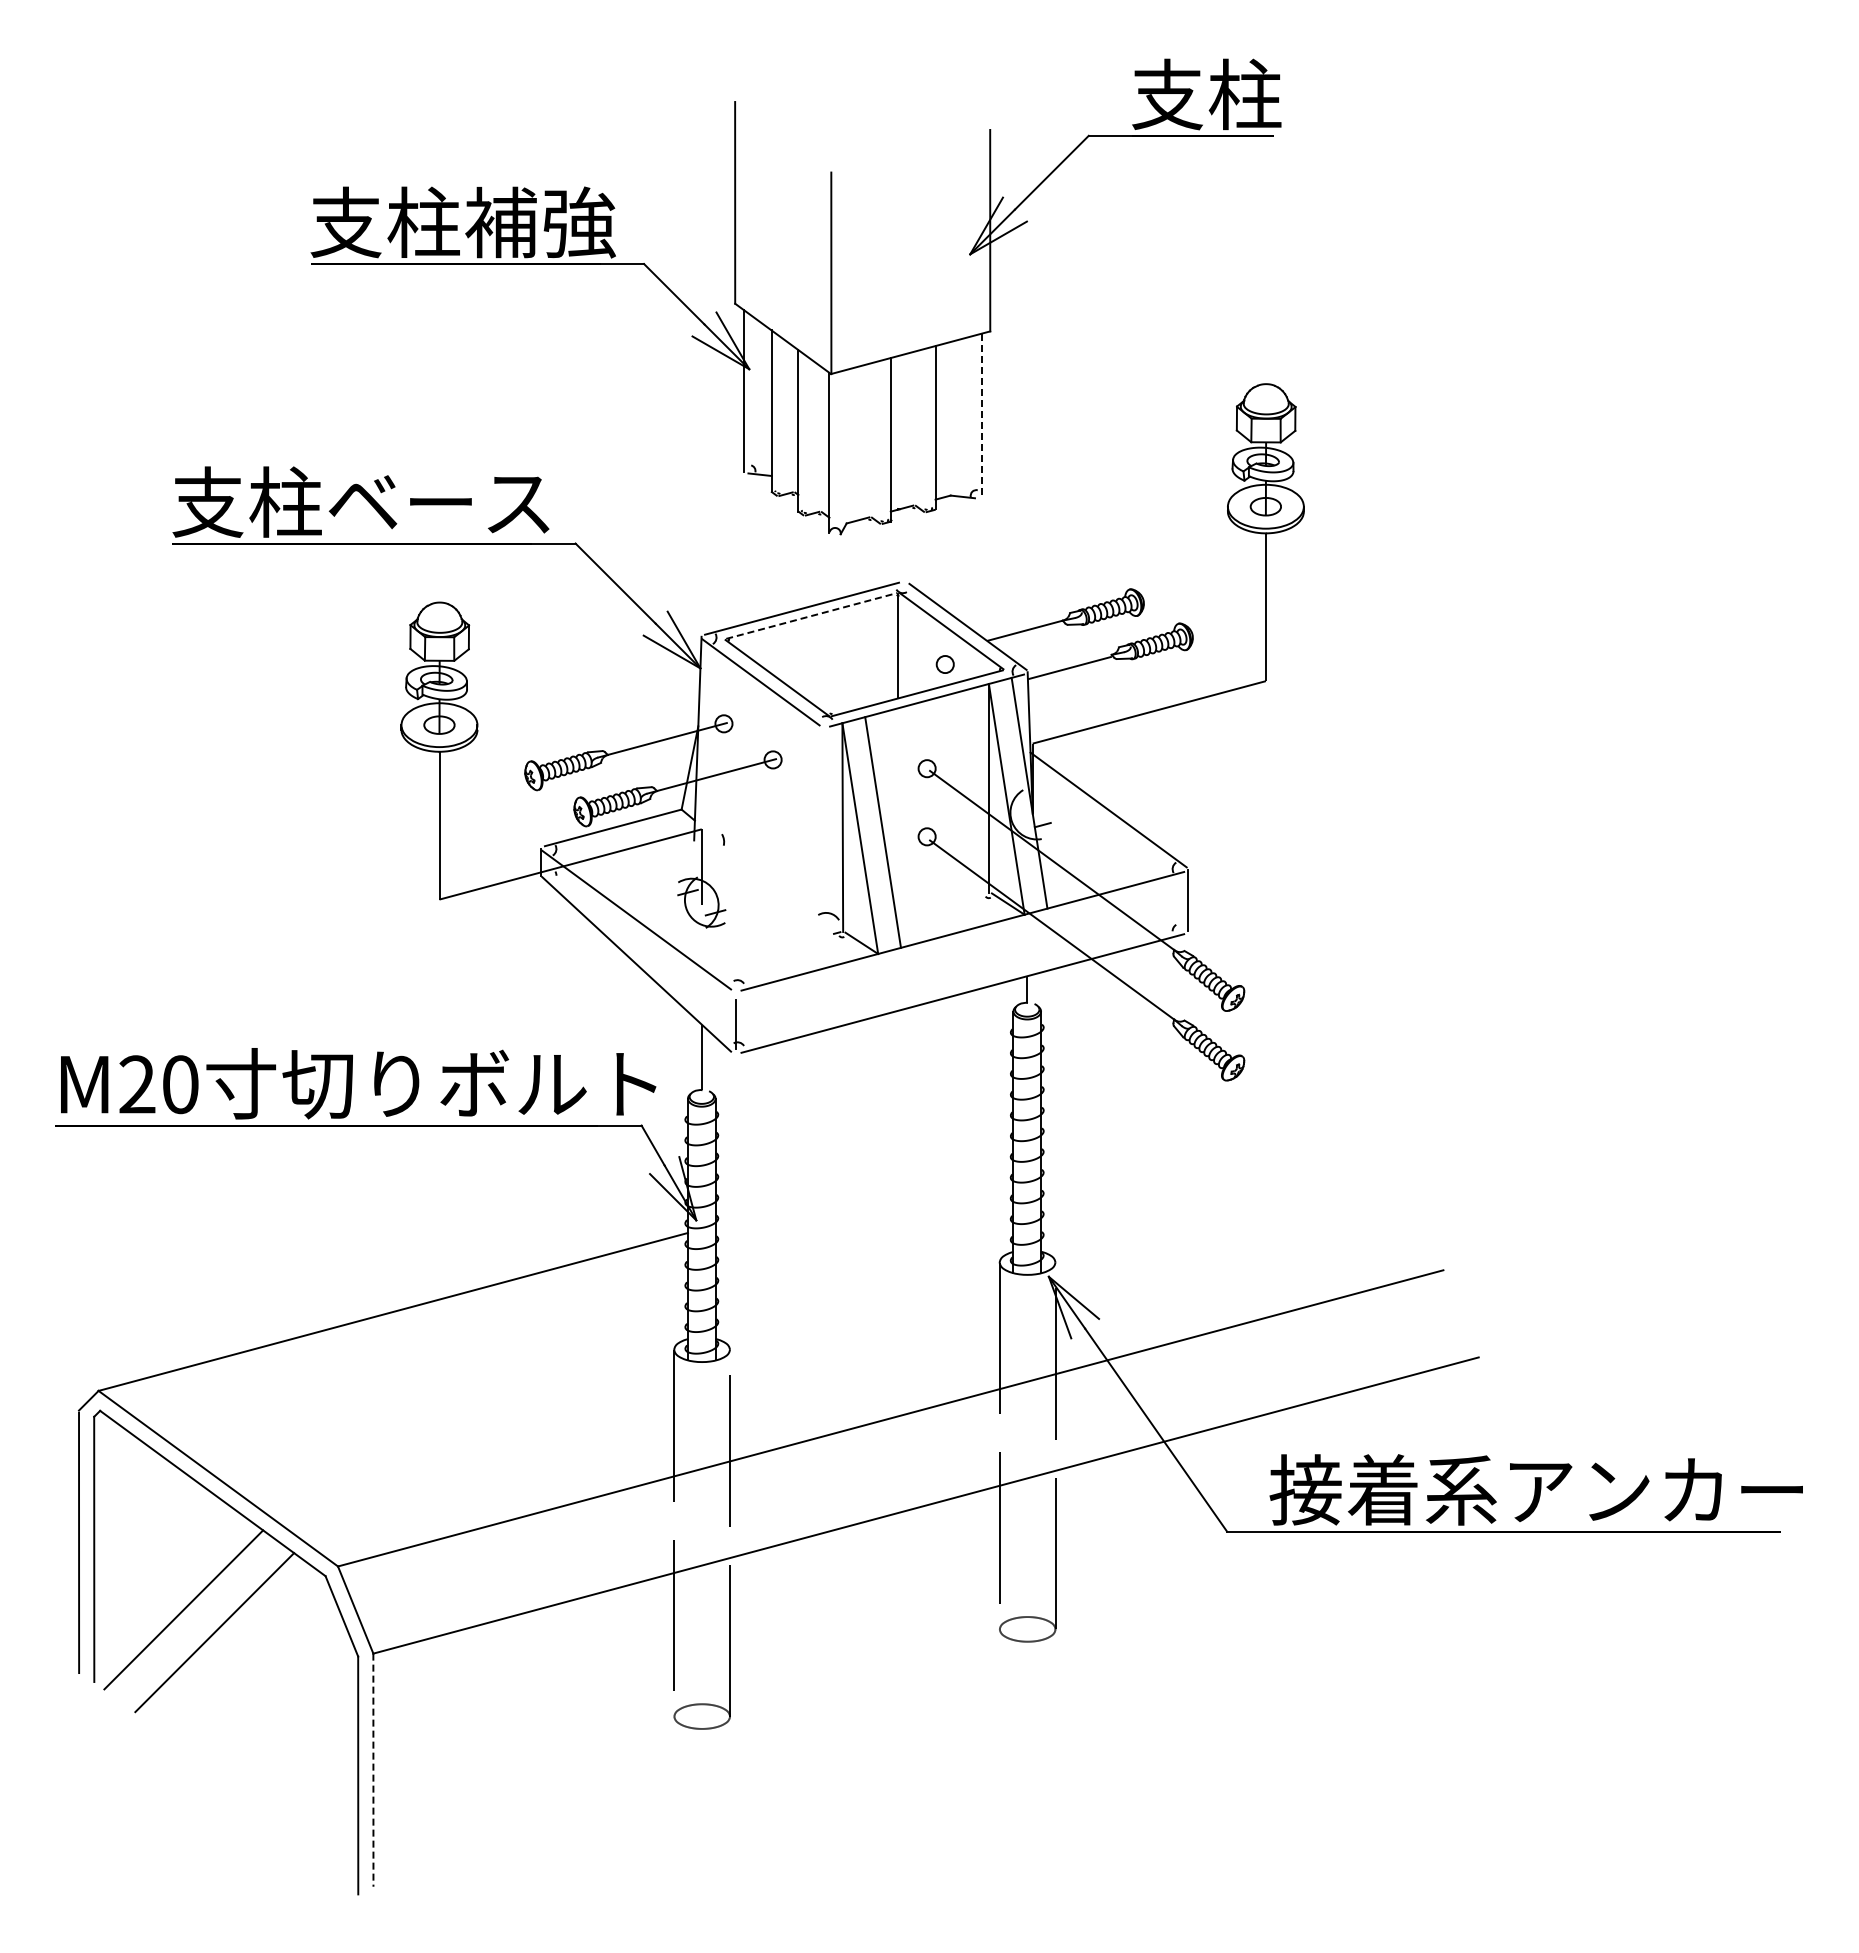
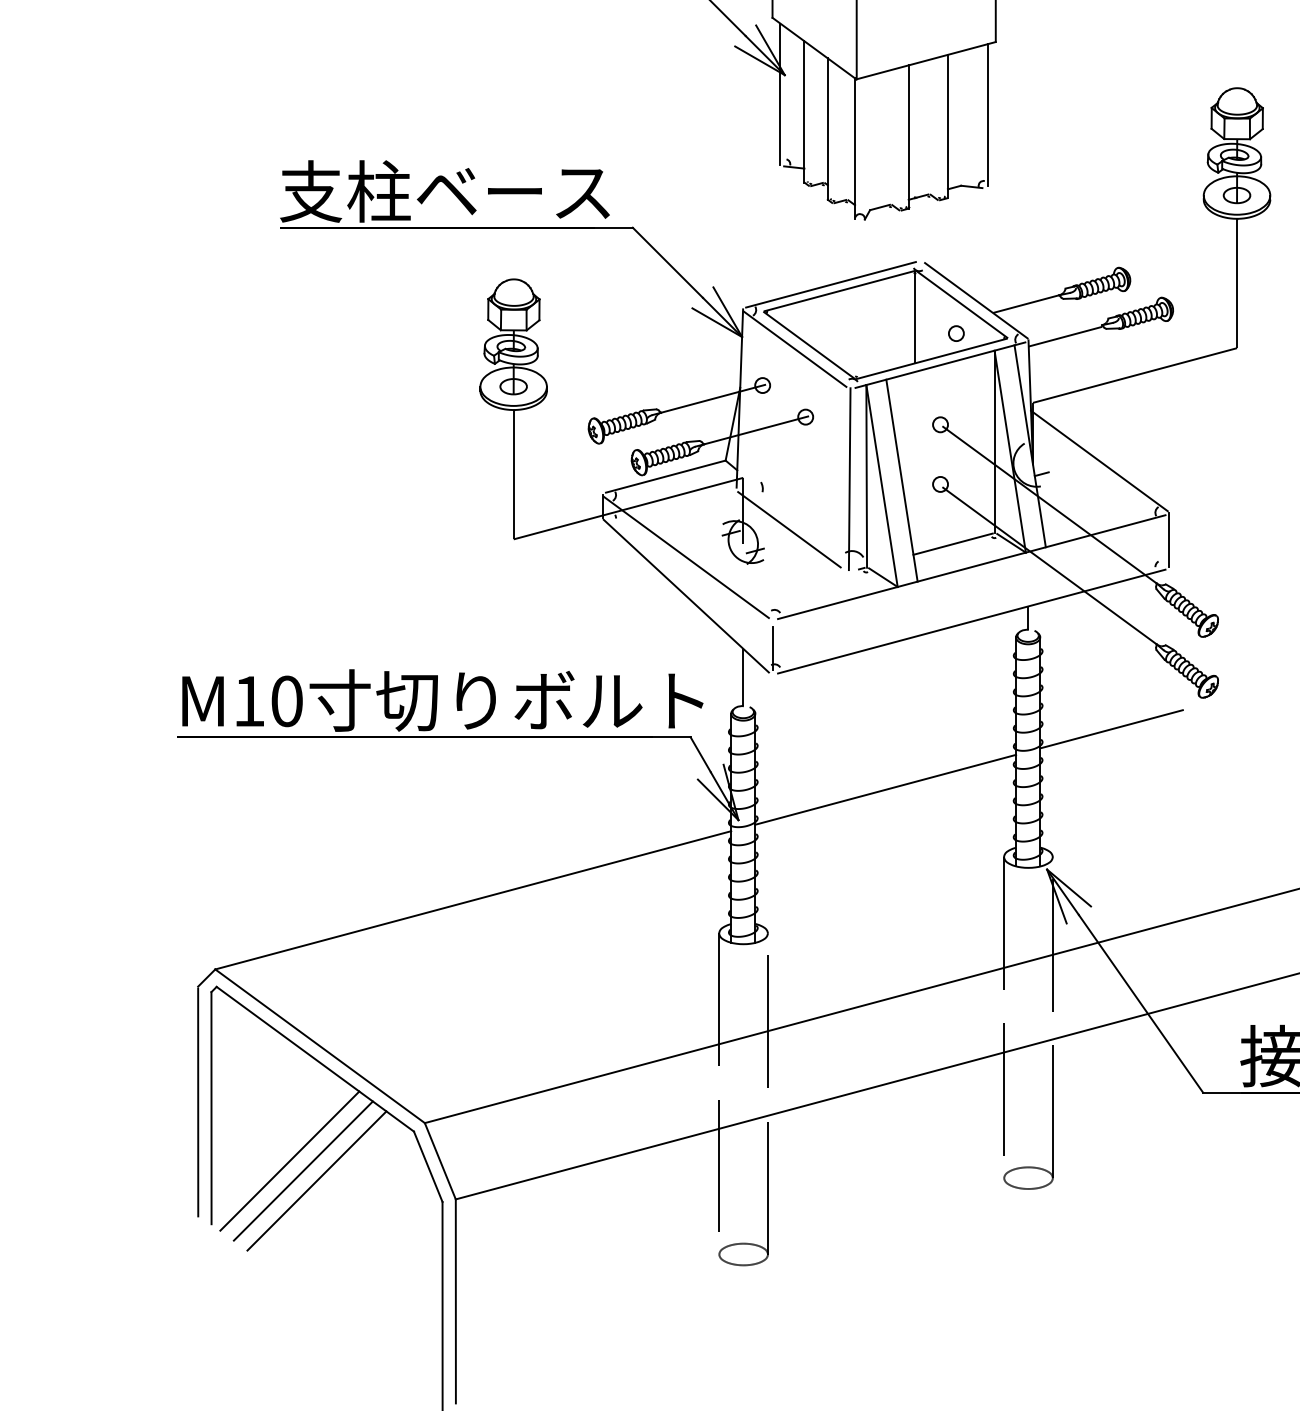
line: (981, 415) -> (988, 115), dashed -> solid
line: (811, 615) -> (839, 290), dashed -> solid
line: (823, 830) -> (849, 478), added
line: (754, 888) -> (789, 529), added
line: (941, 904) -> (953, 543), added
text: (137, 1084) -> (249, 701), M20 -> M10
line: (1122, 1116) -> (1111, 729), added
line: (864, 1185) -> (885, 789), added
line: (198, 1620) -> (302, 1170), added
line: (373, 1770) -> (455, 1301), dashed -> solid

